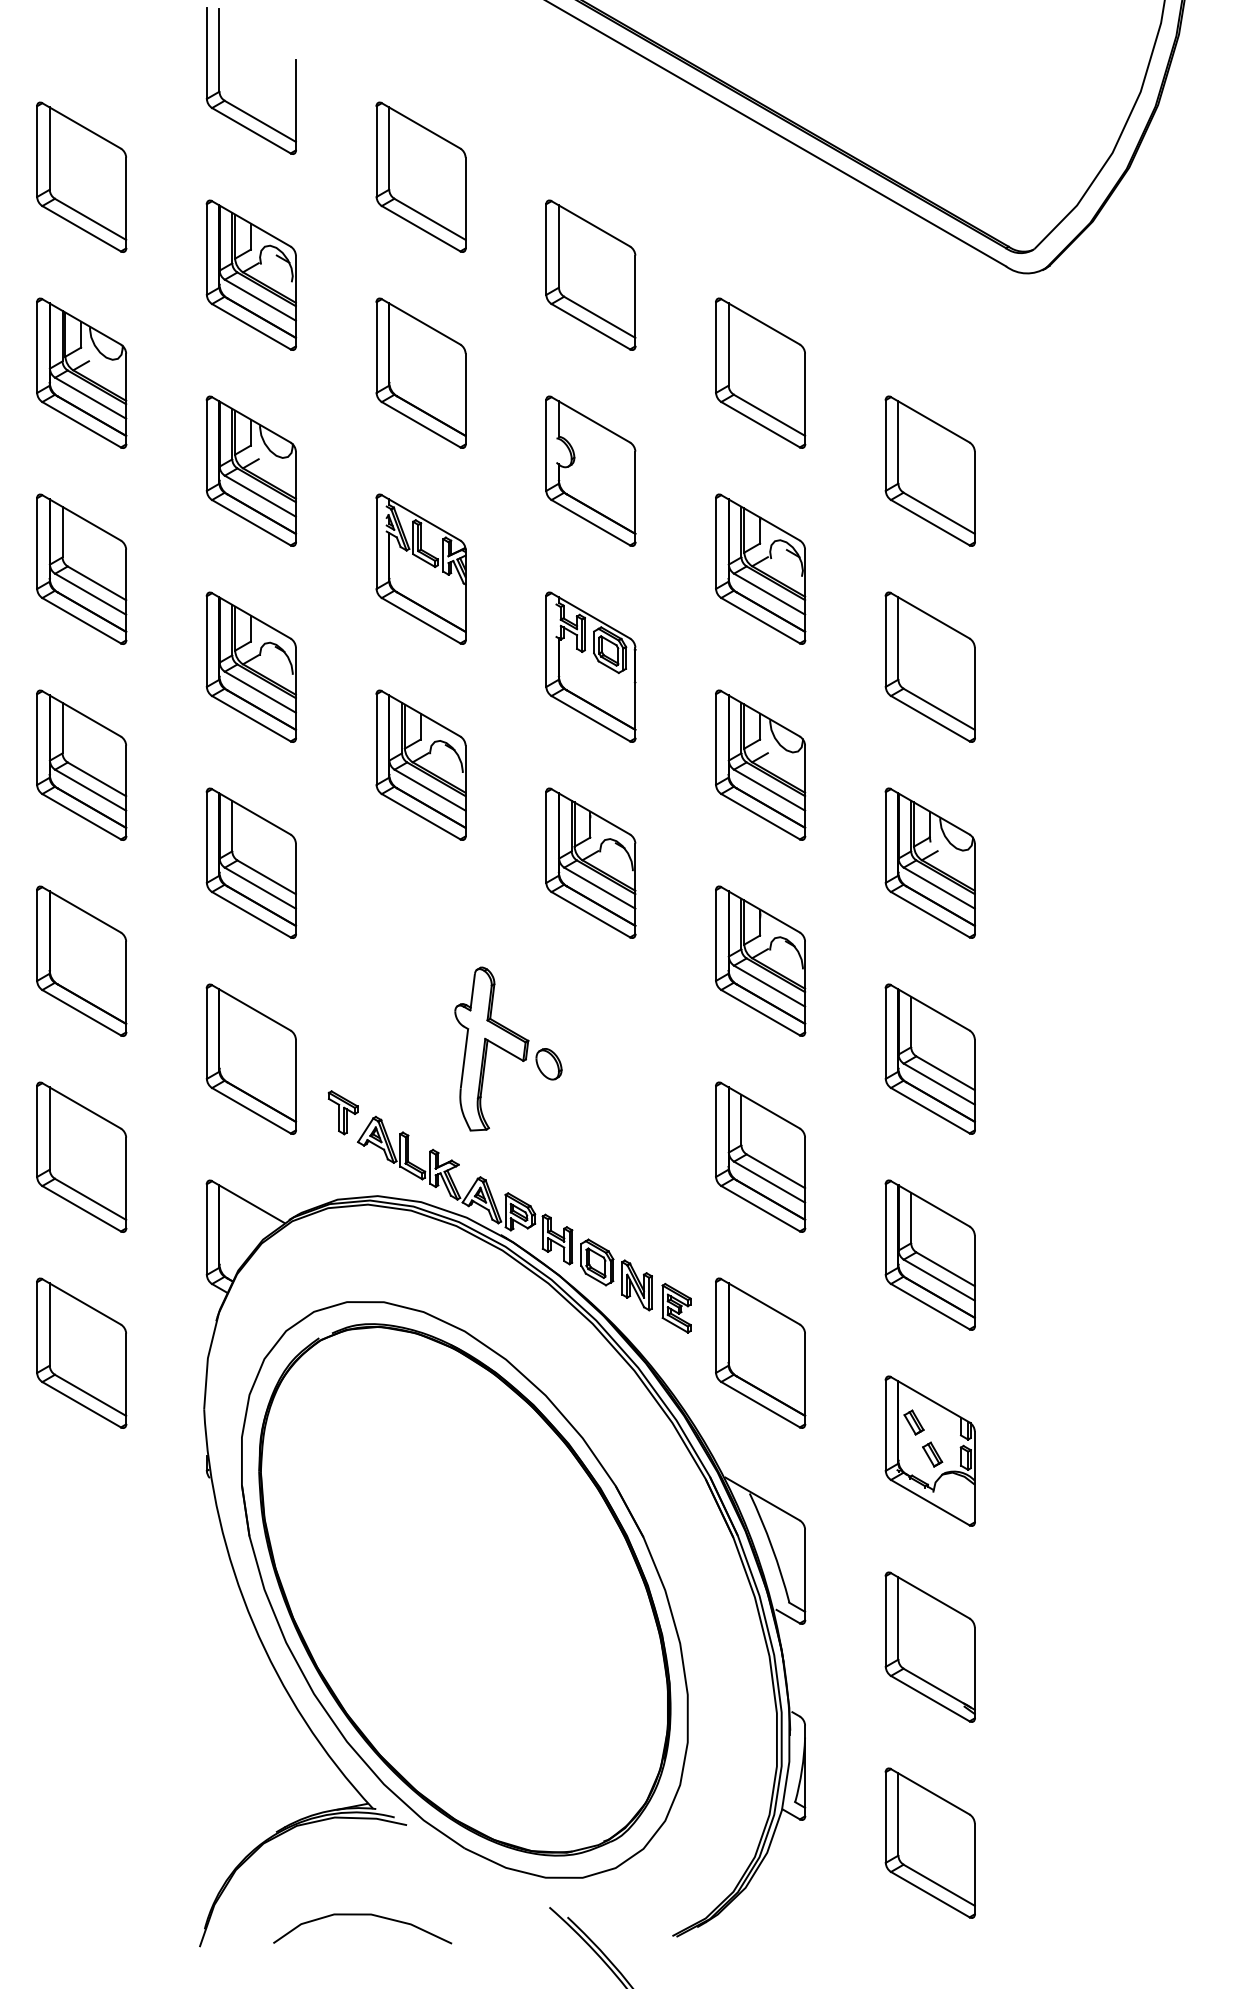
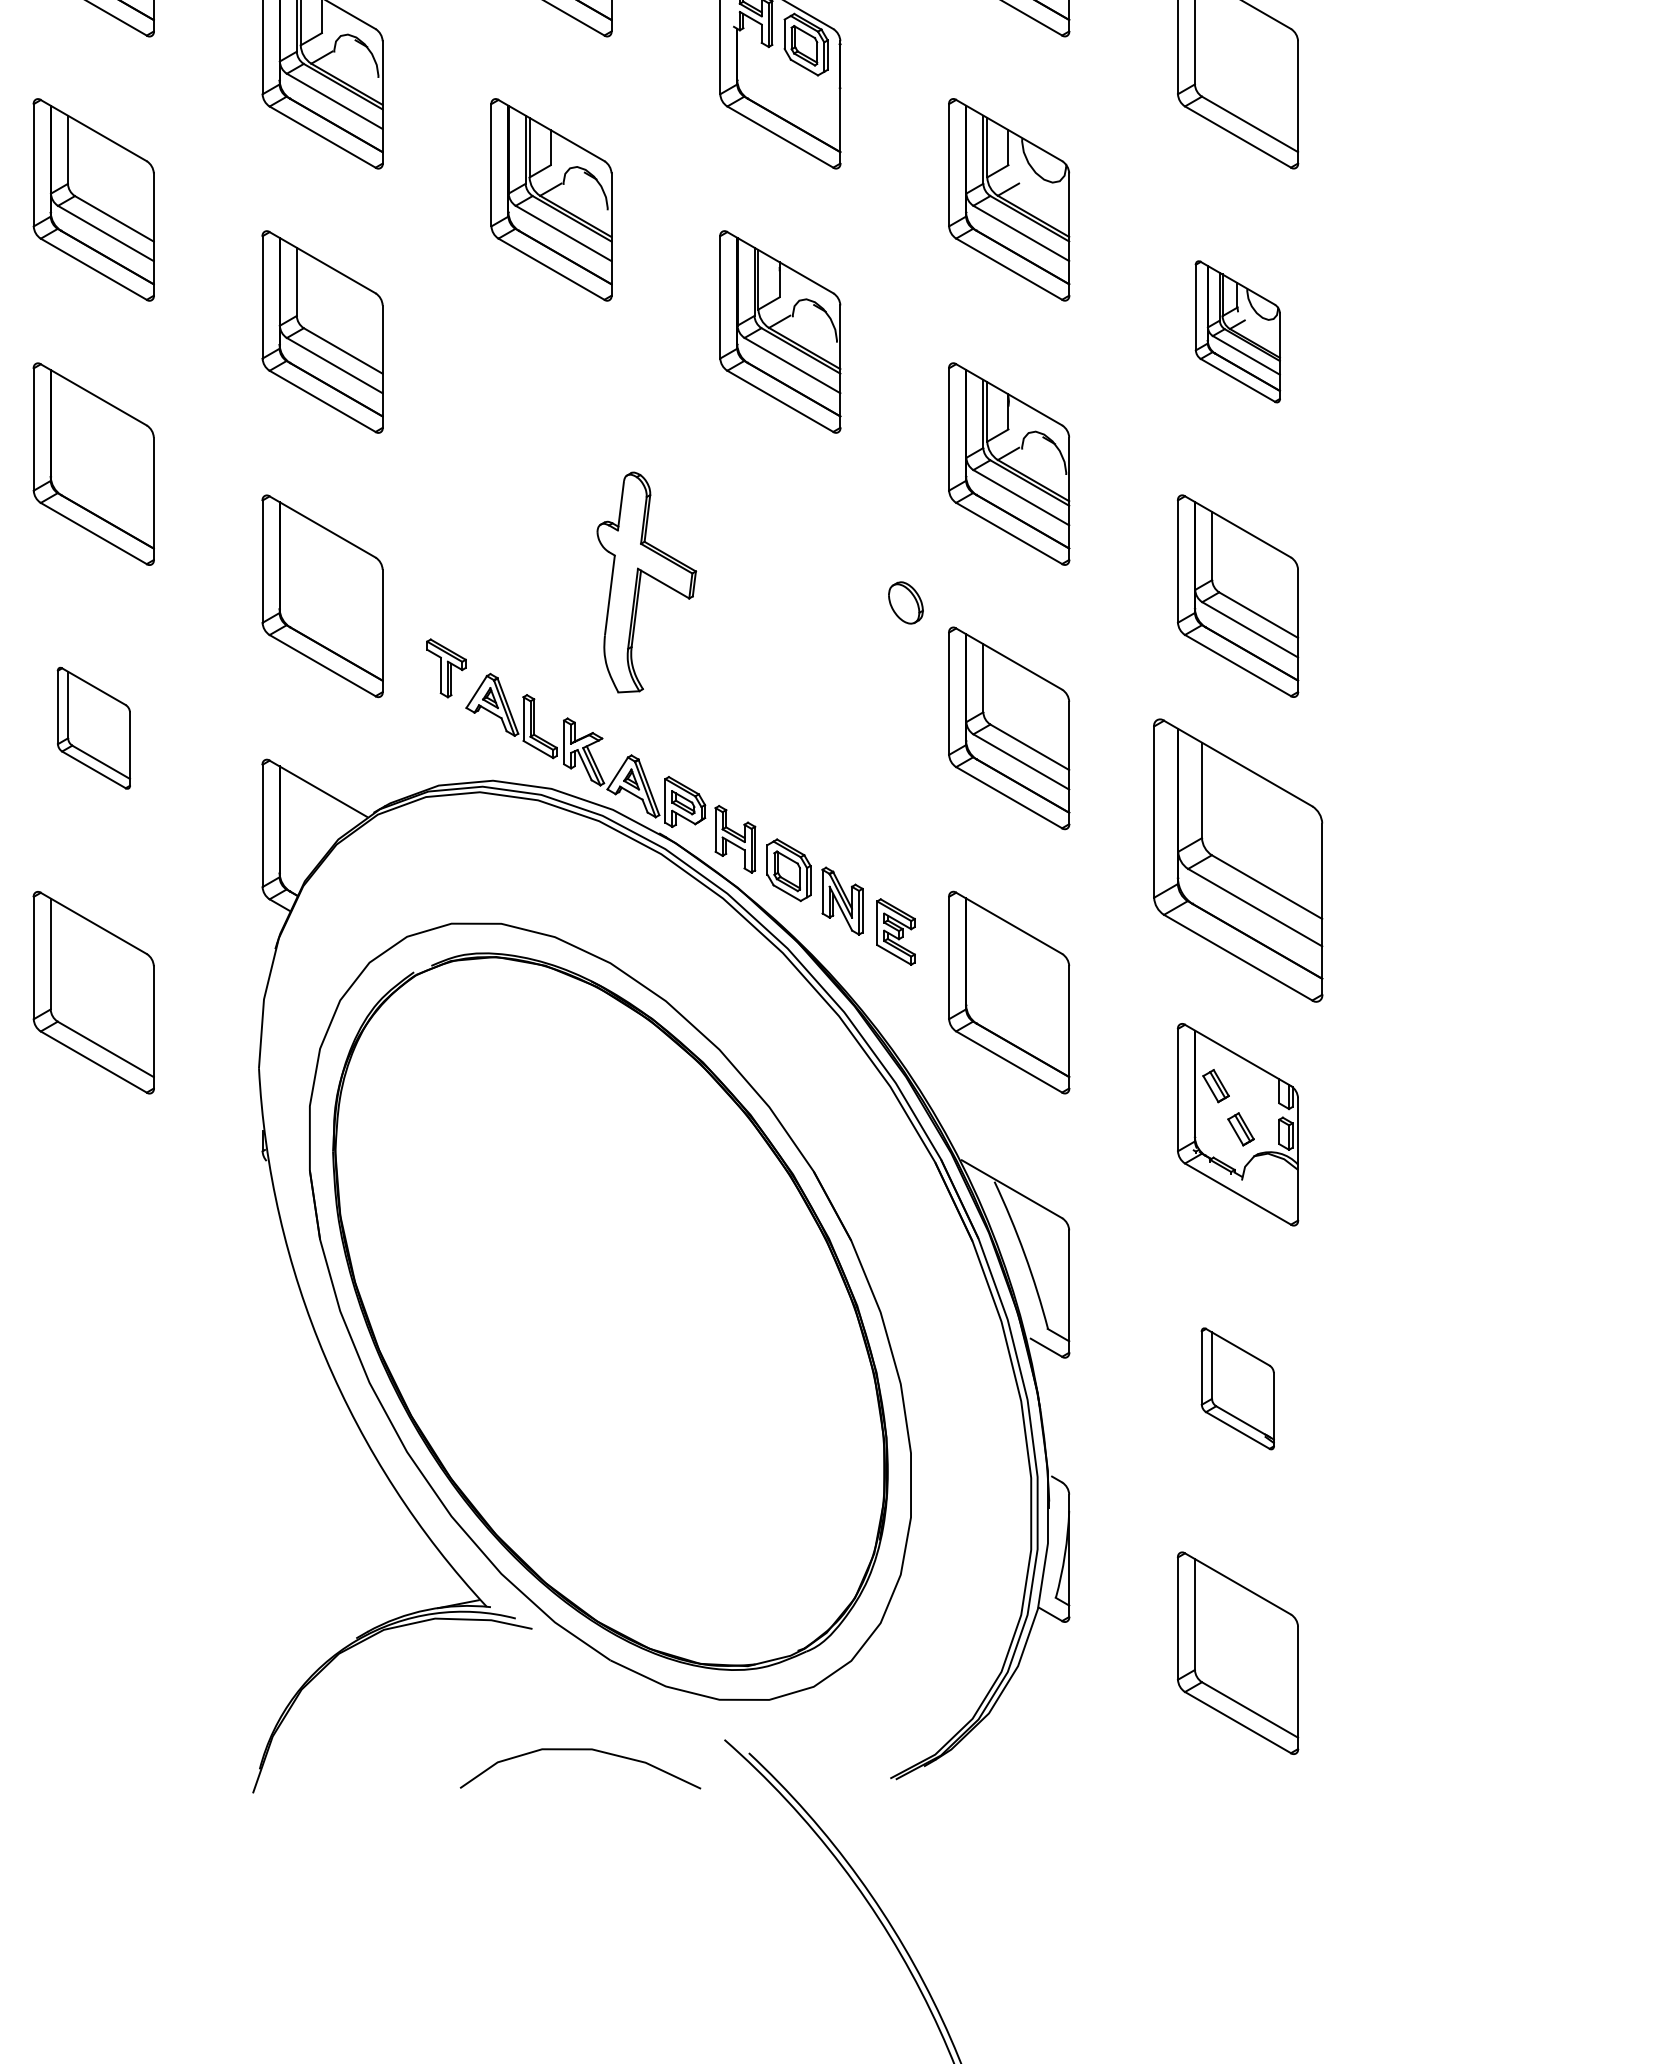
part: (929, 862) -> (1236, 330), size x0.7
part: (548, 1064) -> (905, 603), moved
part: (81, 1156) -> (93, 727), size x0.6
part: (929, 1254) -> (1236, 859), size x1.4
part: (929, 1646) -> (1236, 1388), size x0.6
curve: (362, 1915) -> (580, 1750), moved

